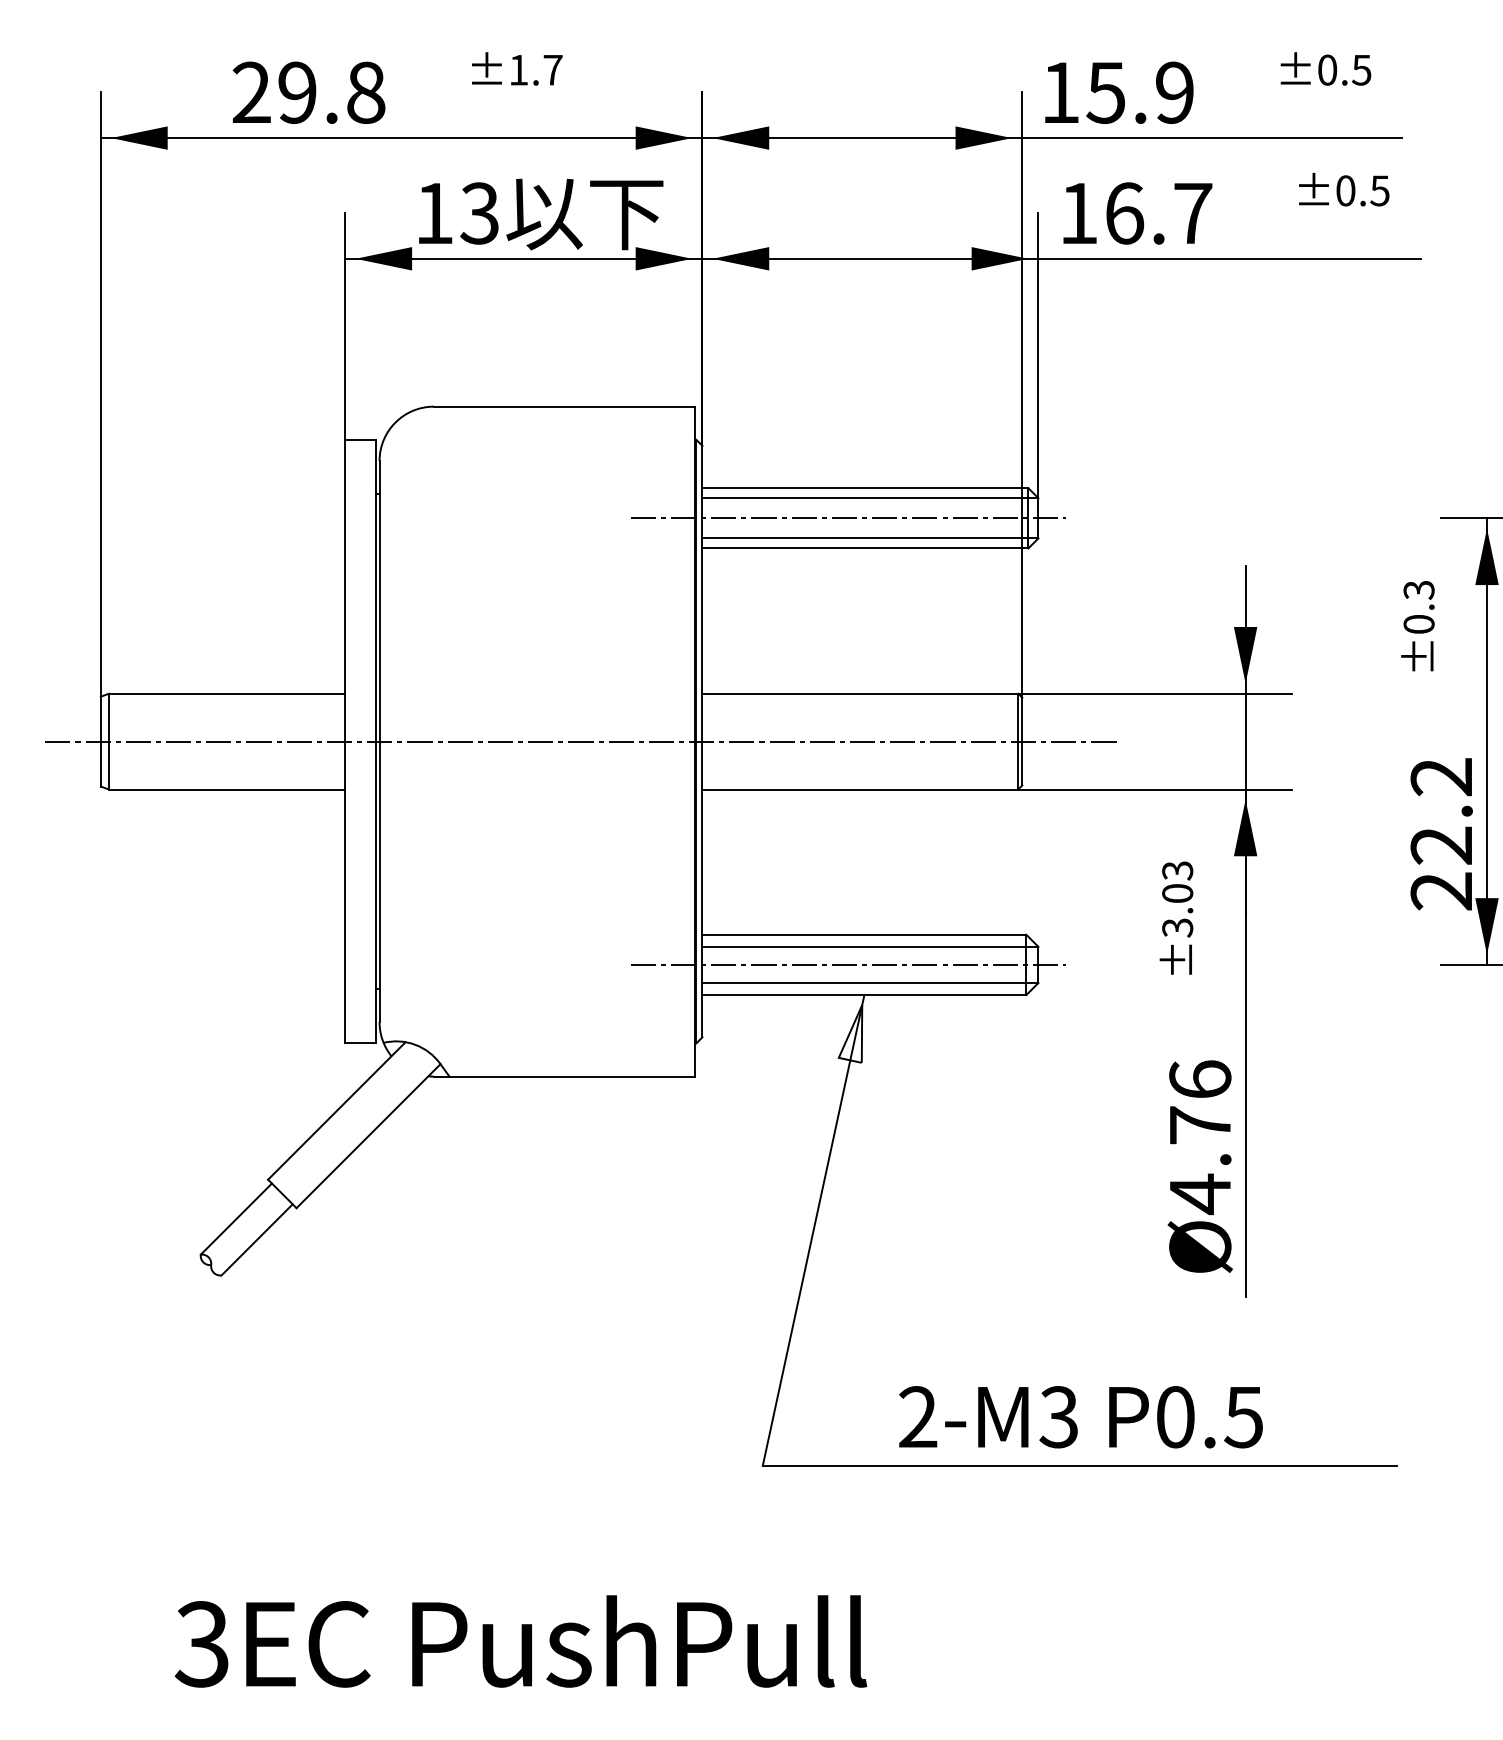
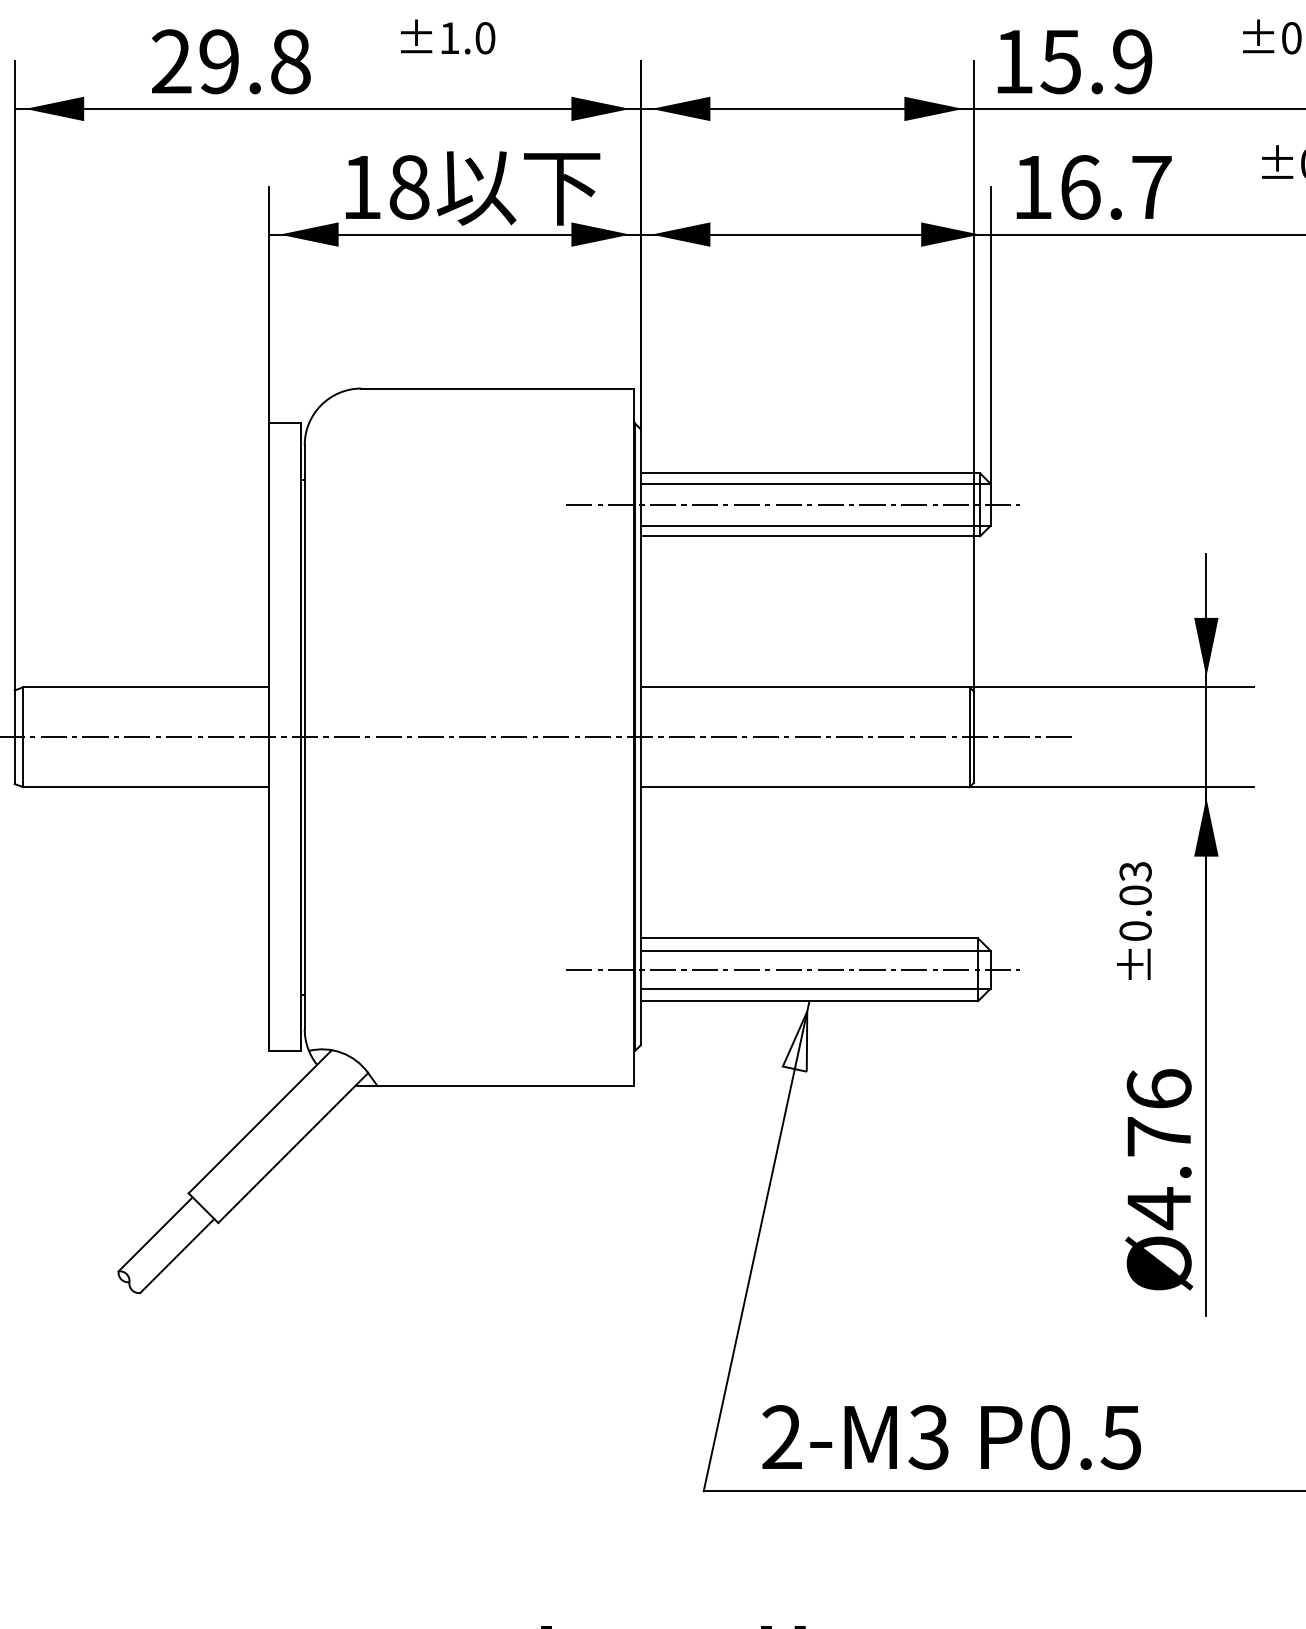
text: (552, 69) -> (484, 37), ±1.7 -> ±1.0
text: (479, 213) -> (408, 187), 13 -> 18
text: (1177, 927) -> (1135, 930), ±3.03 -> ±0.03
text: (1080, 1417) -> (951, 1437), moved

